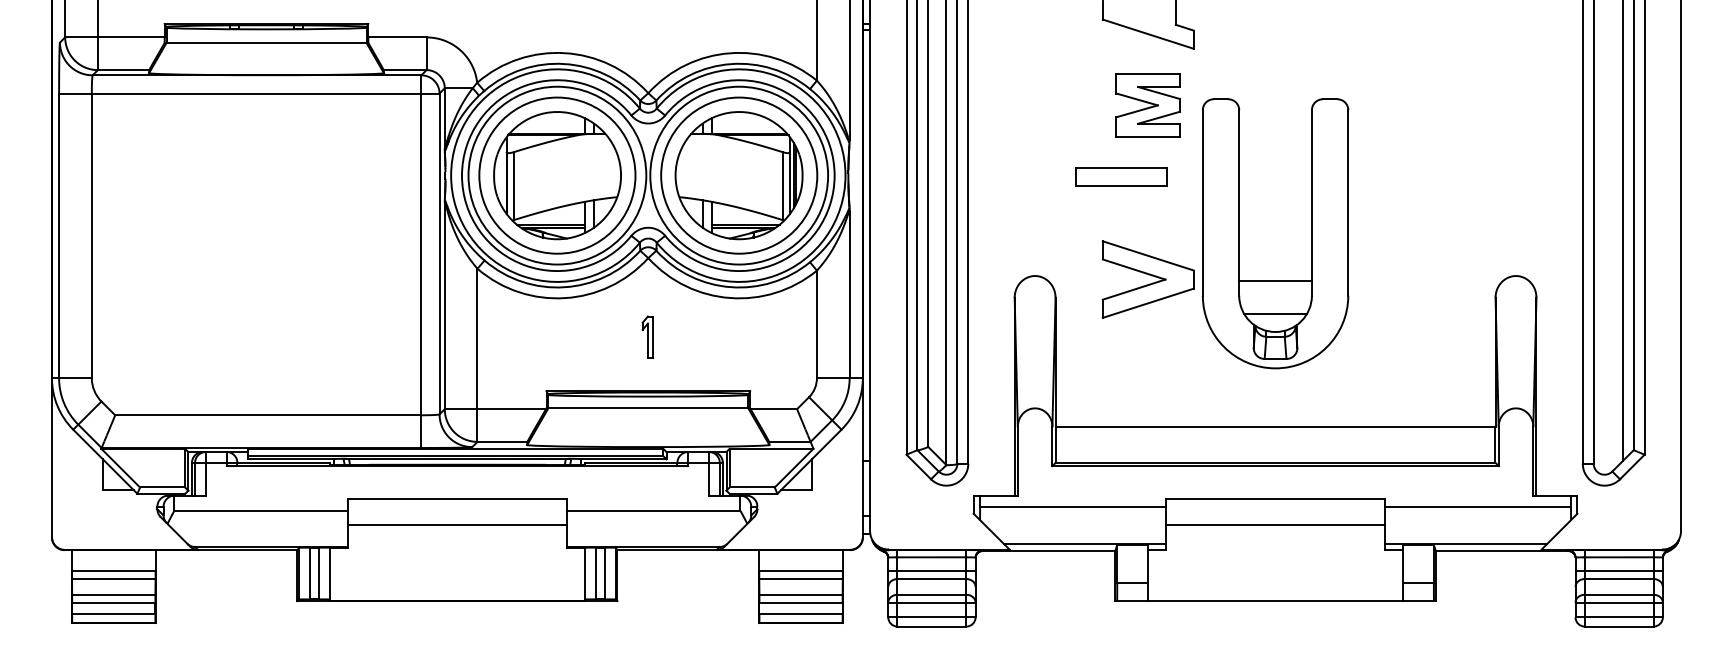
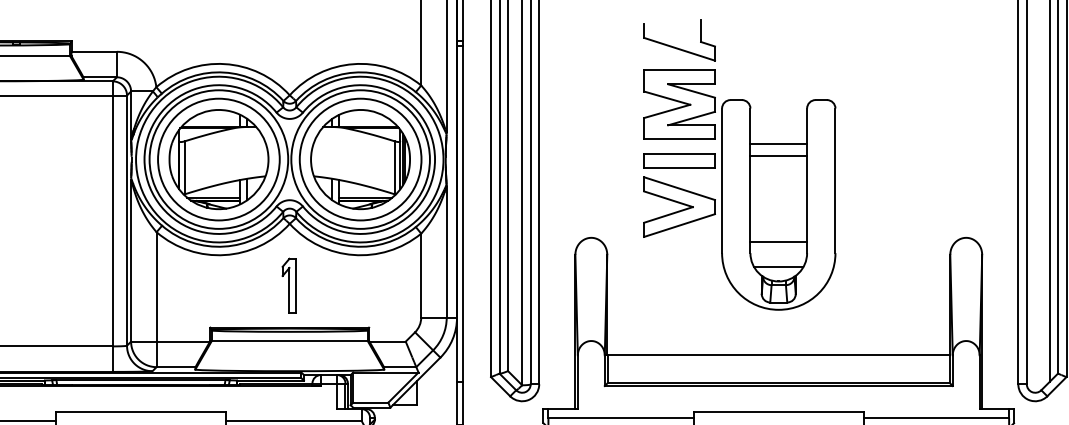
part: (1147, 105) -> (678, 104), size x1.43
line: (1275, 156) -> (778, 144), added
line: (1275, 171) -> (778, 156), added
part: (1121, 176) -> (679, 160), moved
part: (1147, 279) -> (678, 207), moved
part: (647, 336) -> (289, 284), size x1.67

